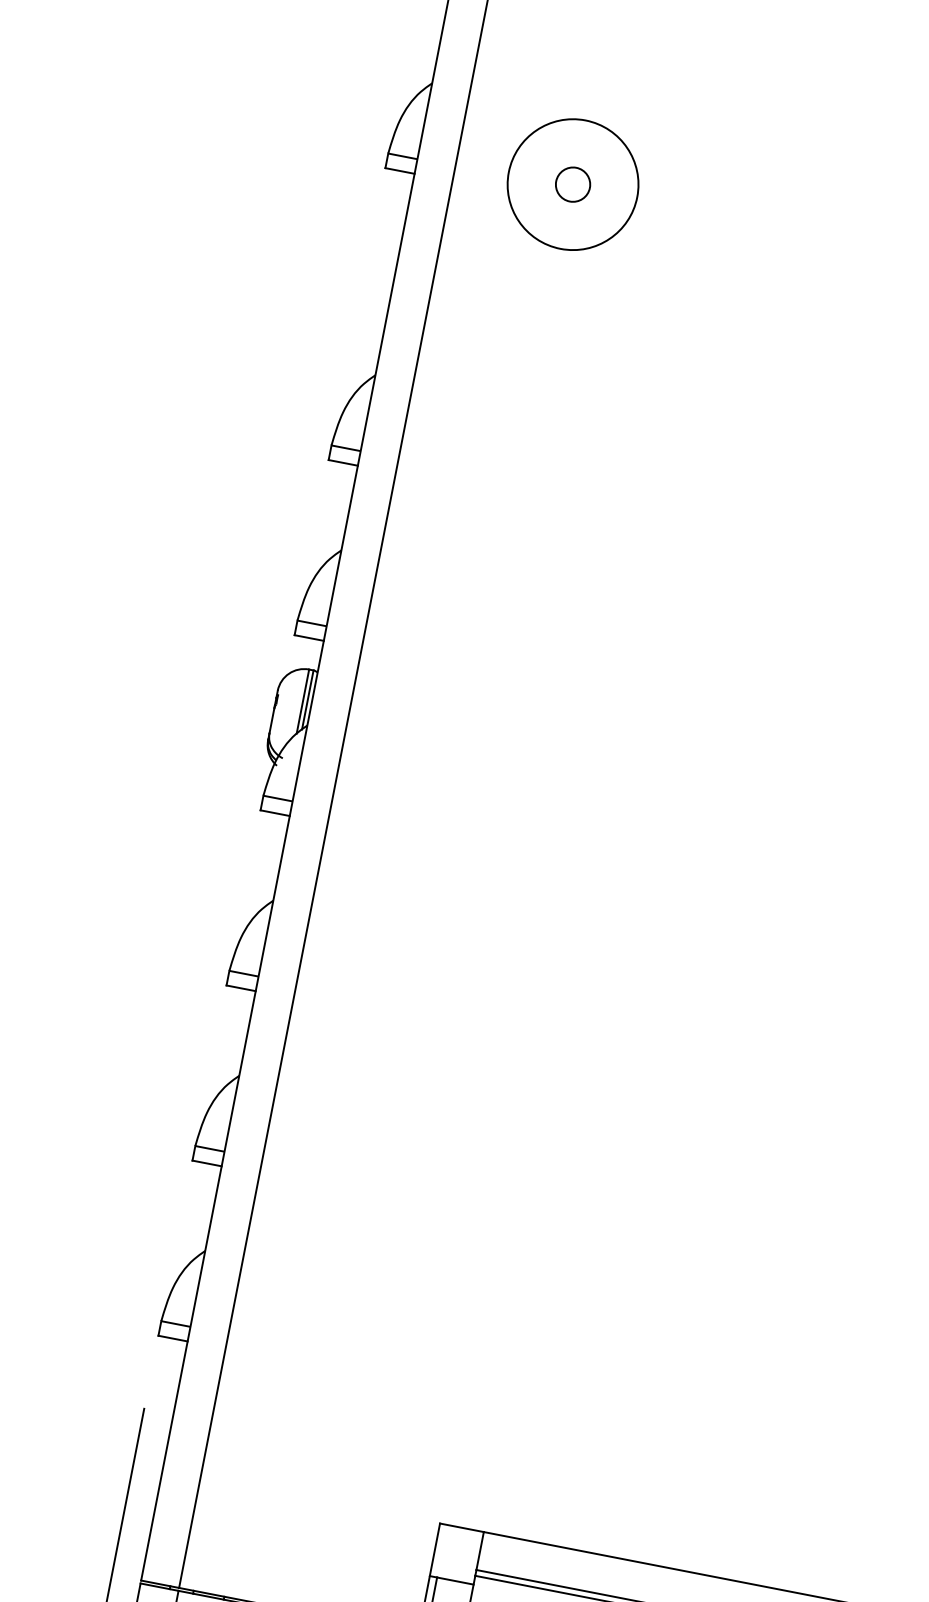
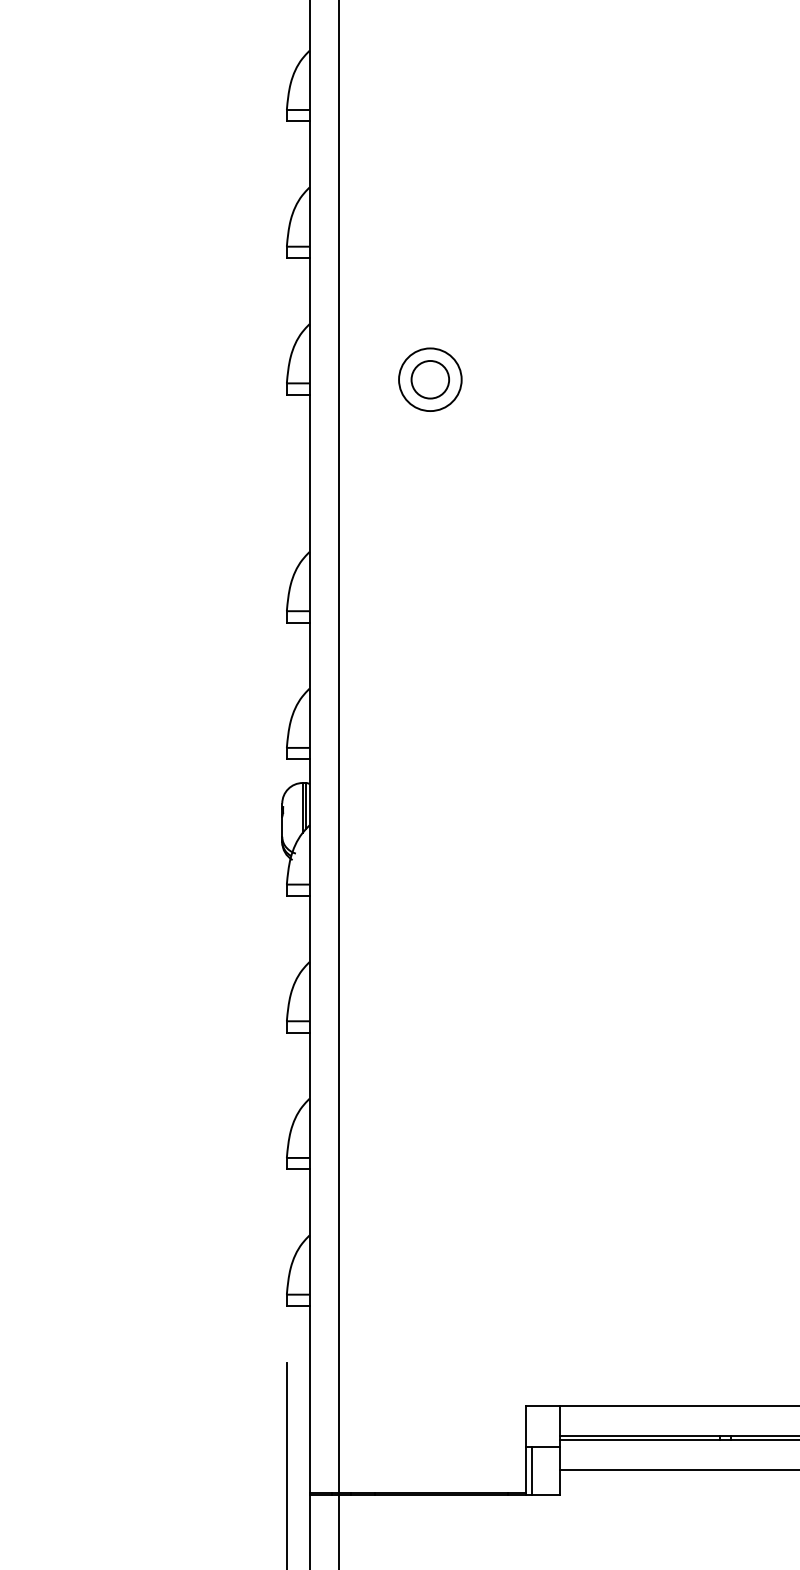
circle: (573, 184) -> (430, 379), size x0.62
circle: (573, 184) -> (430, 379), size x1.43

